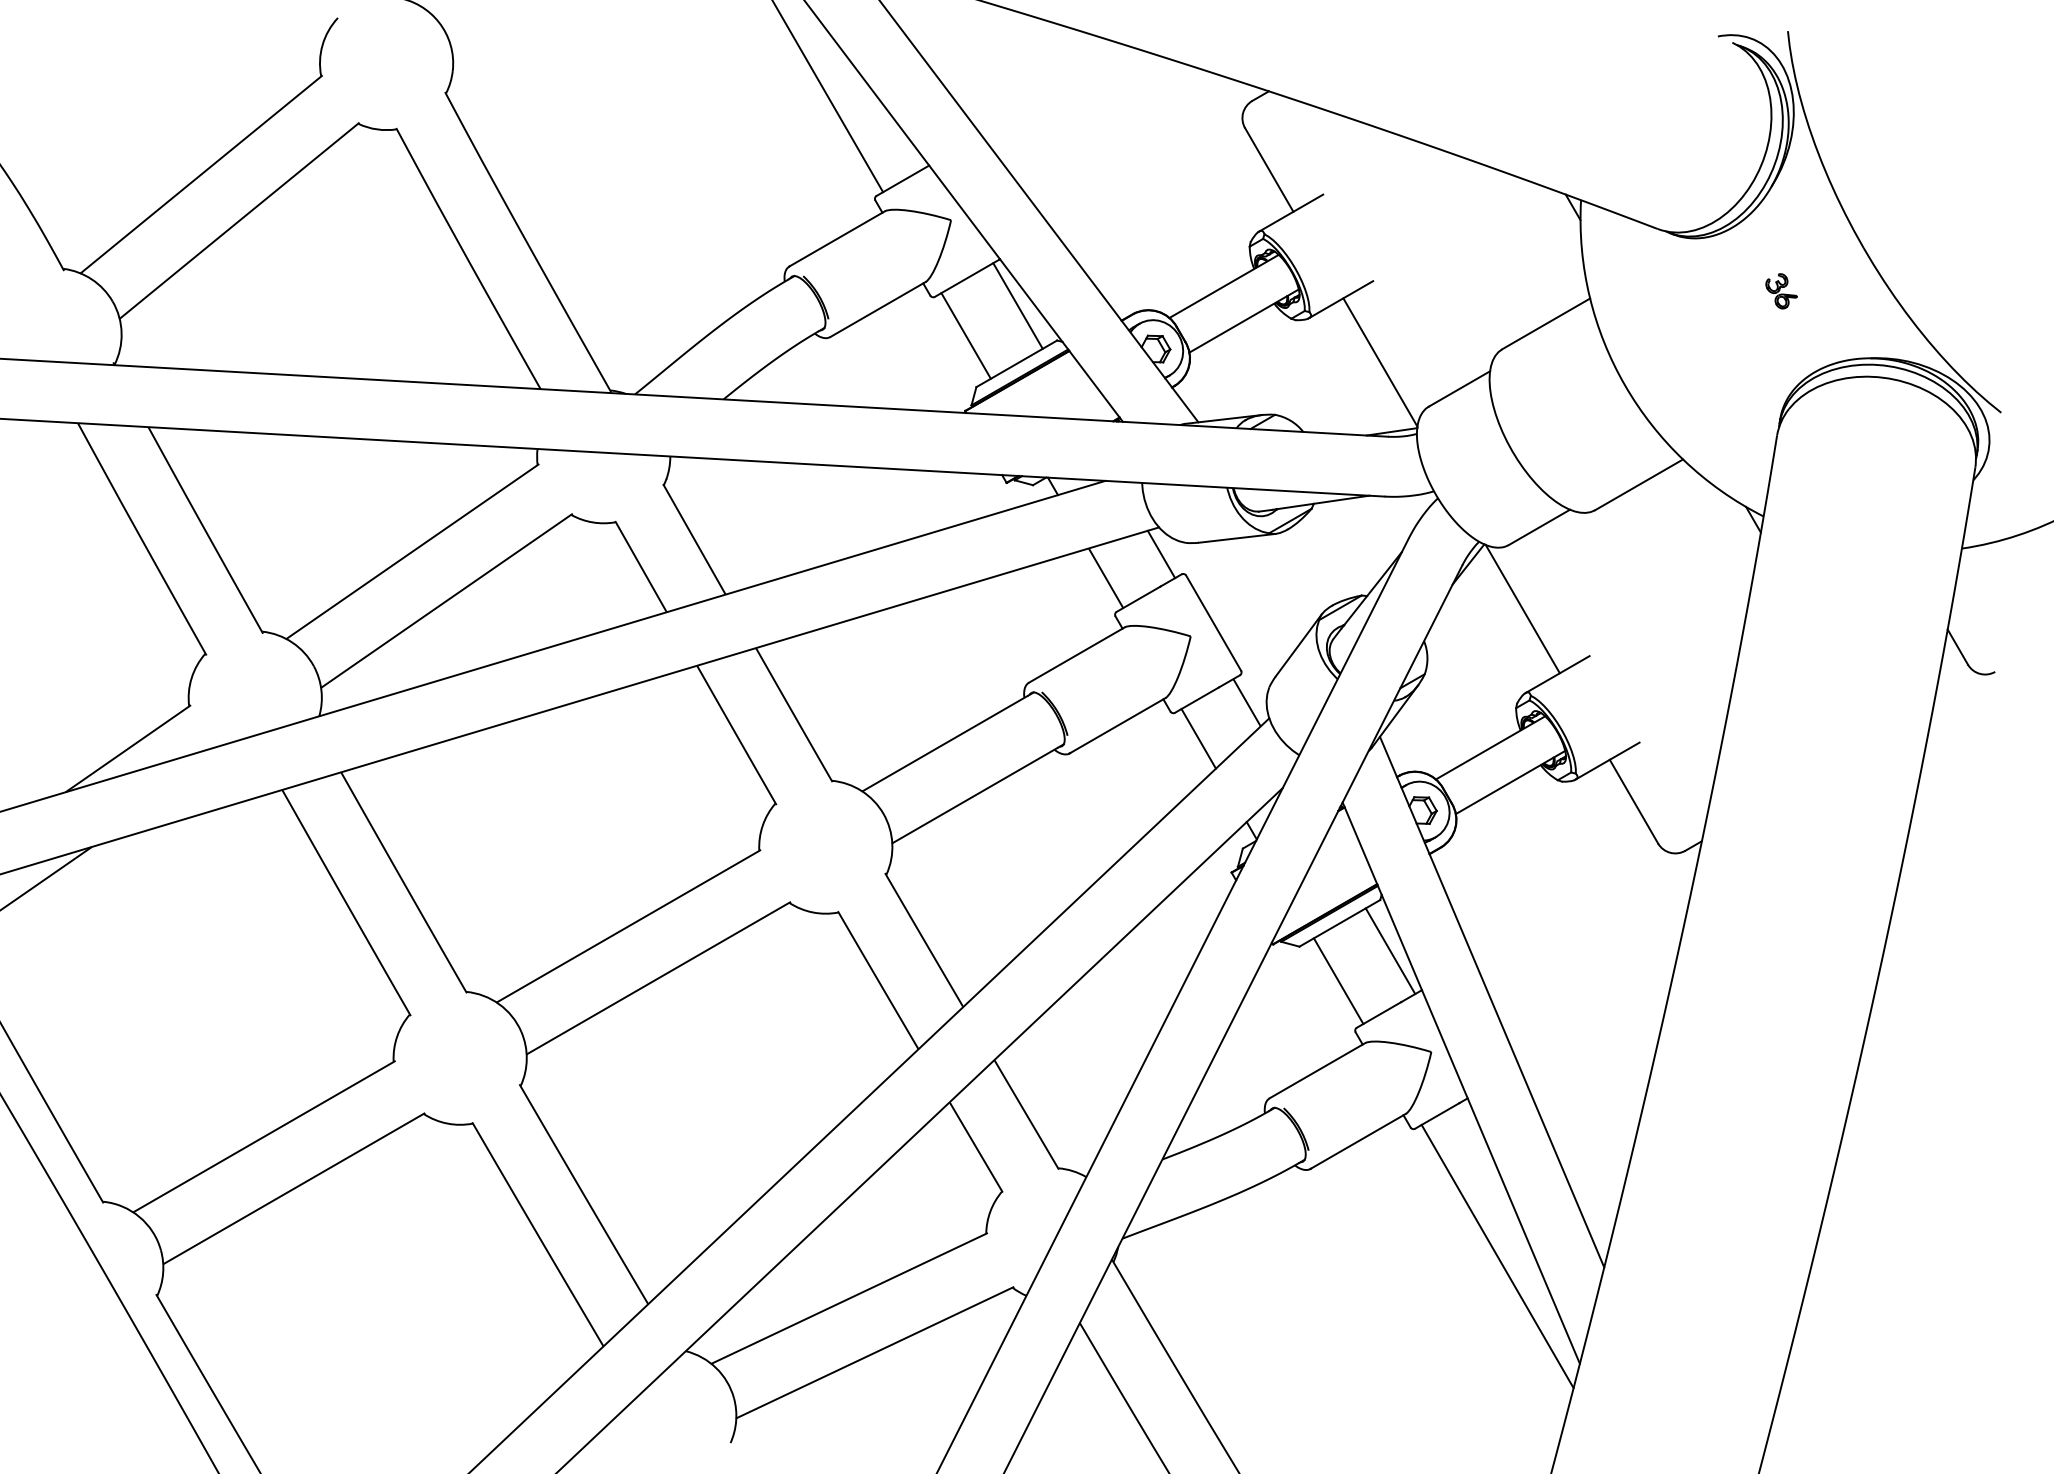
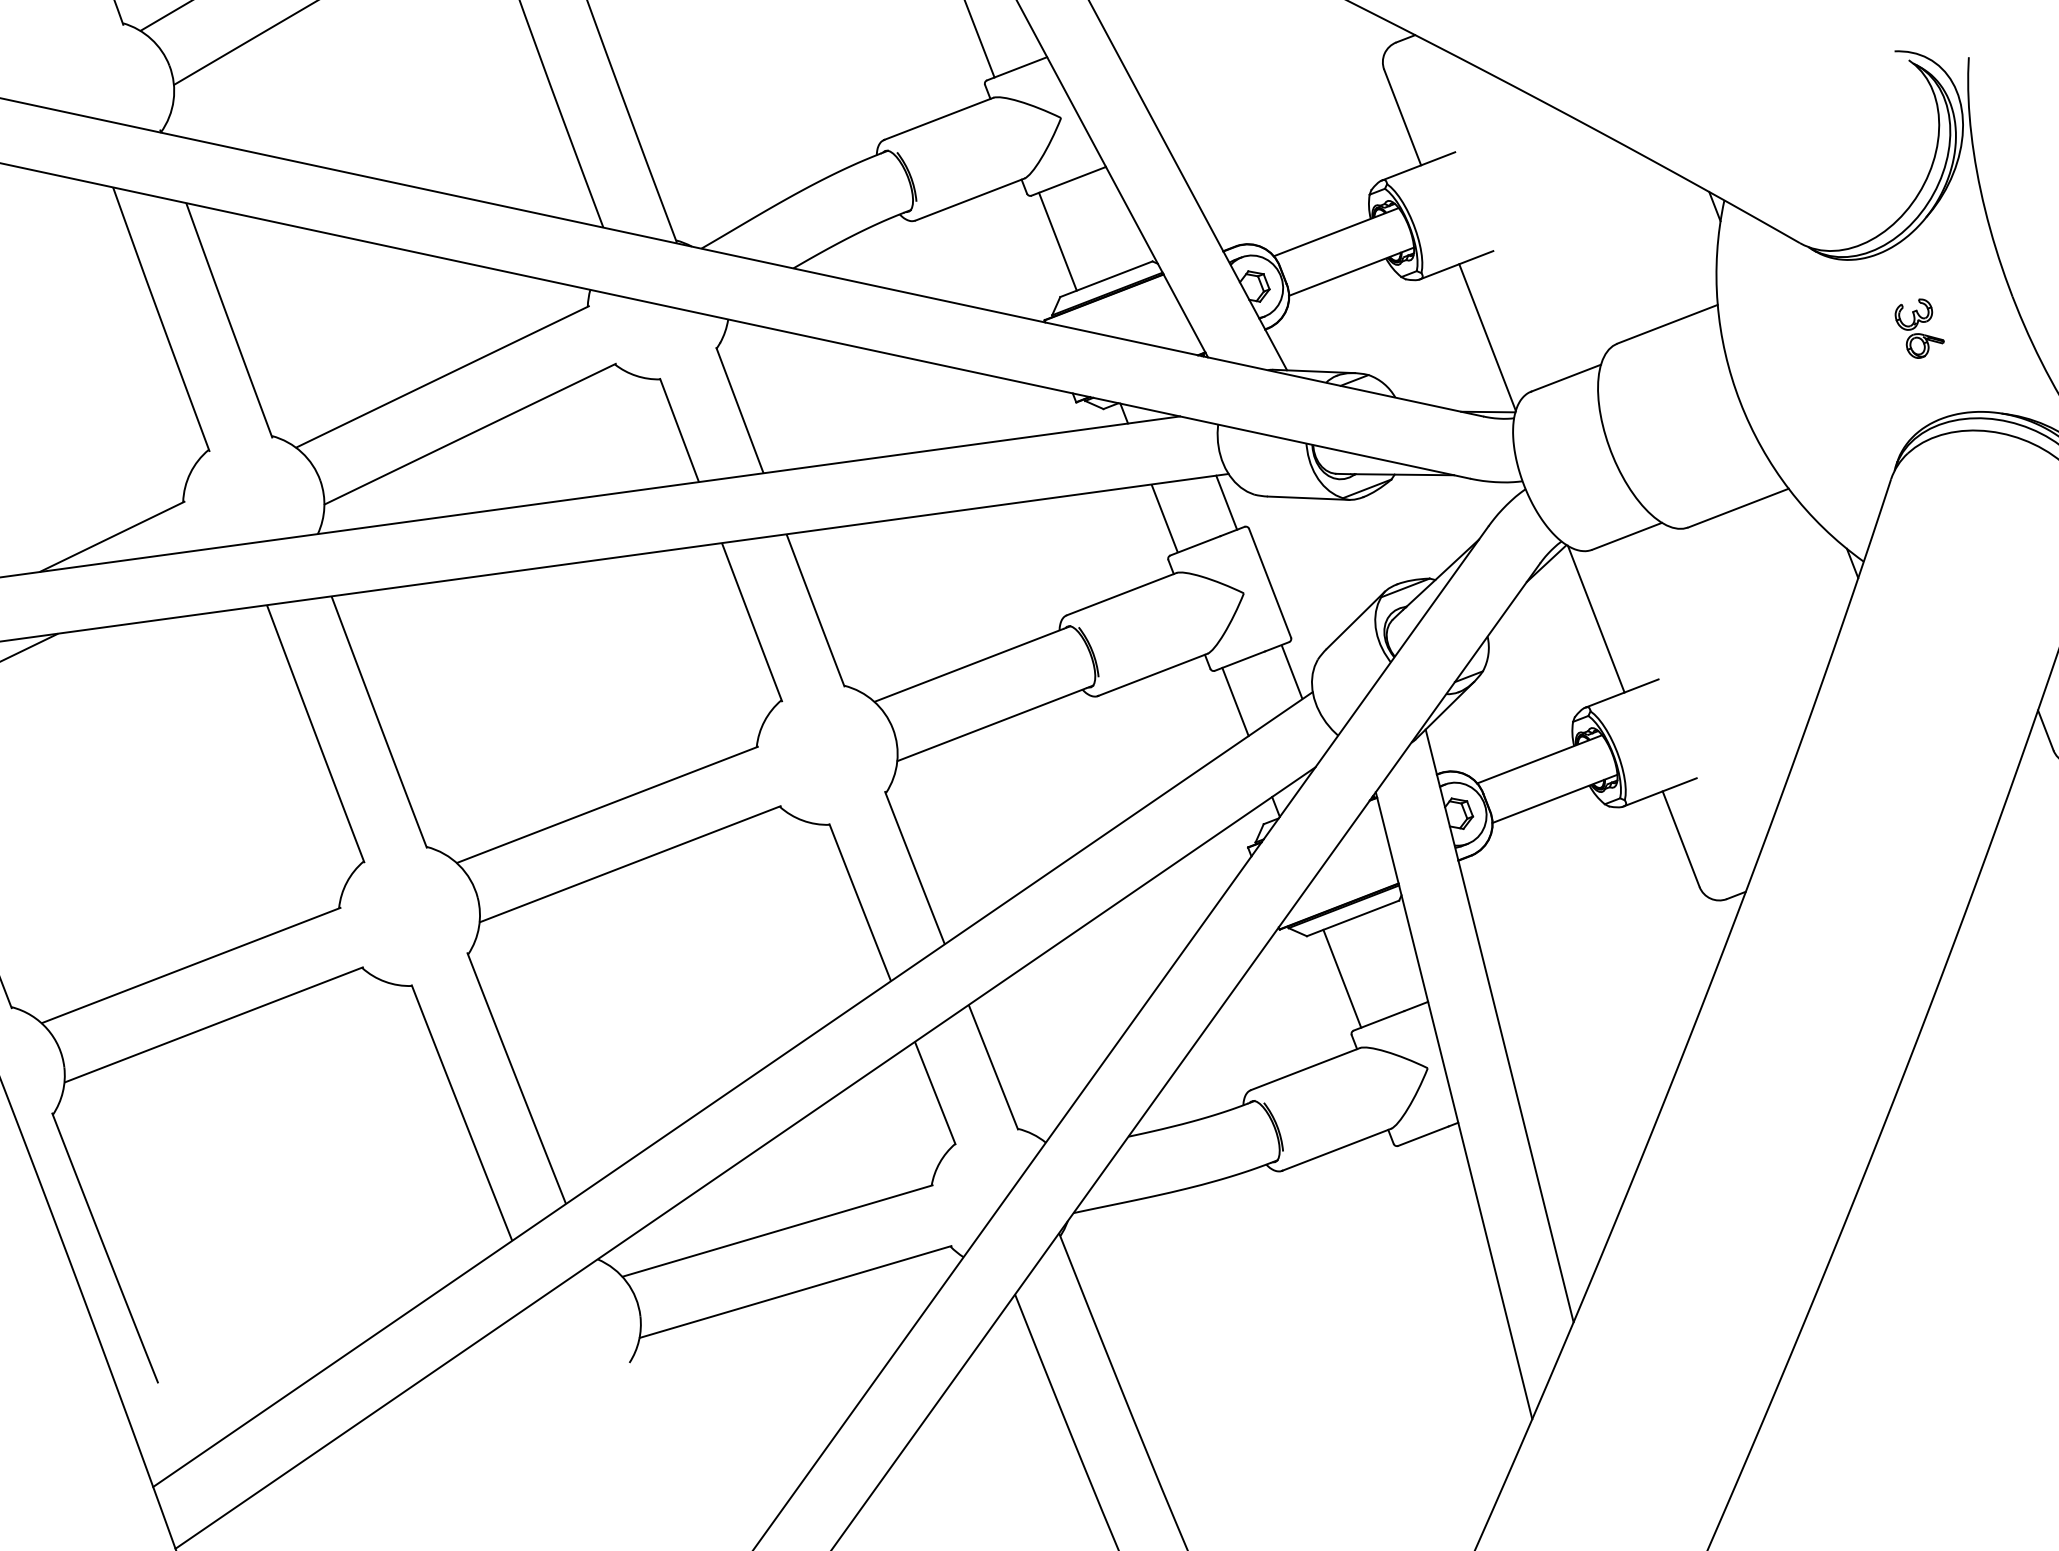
part: (1781, 291) -> (1919, 328), size x1.6
line: (1017, 305) -> (1116, 218), removed
line: (1390, 951) -> (1401, 956), removed
line: (1497, 1256) -> (1463, 1293), removed

